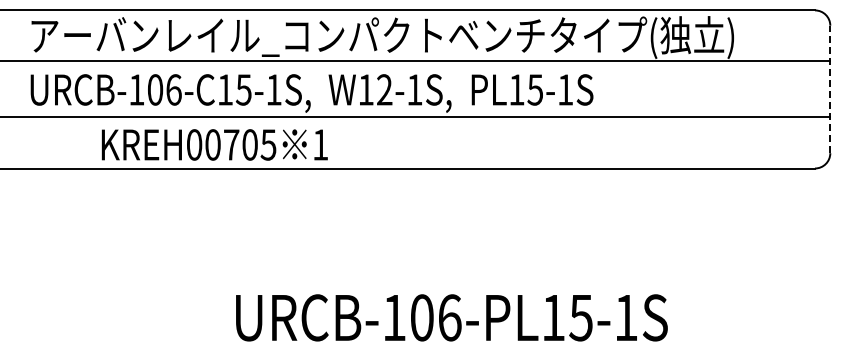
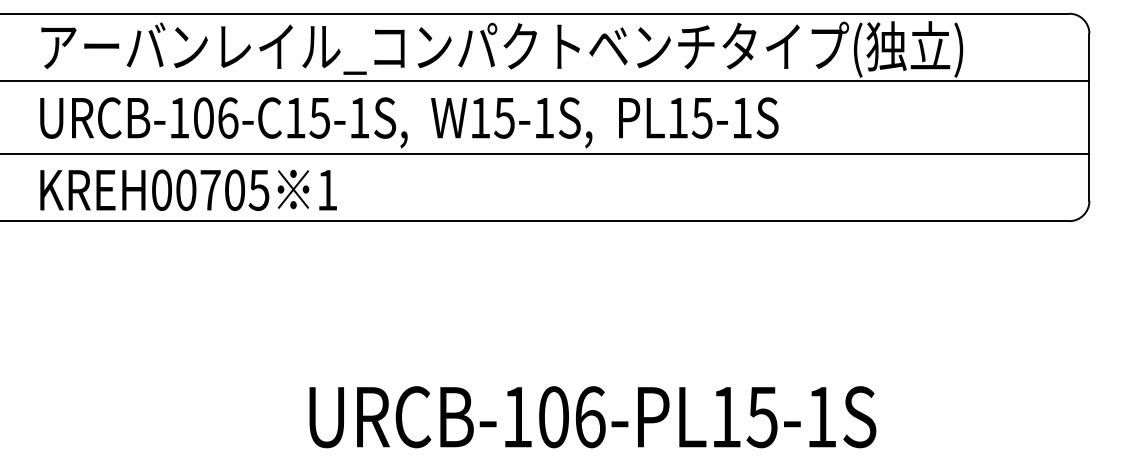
text: (384, 89) -> (504, 117), W12-1S, -> W15-1S,
line: (830, 89) -> (1089, 117), dashed -> solid
text: (214, 144) -> (188, 189), moved

